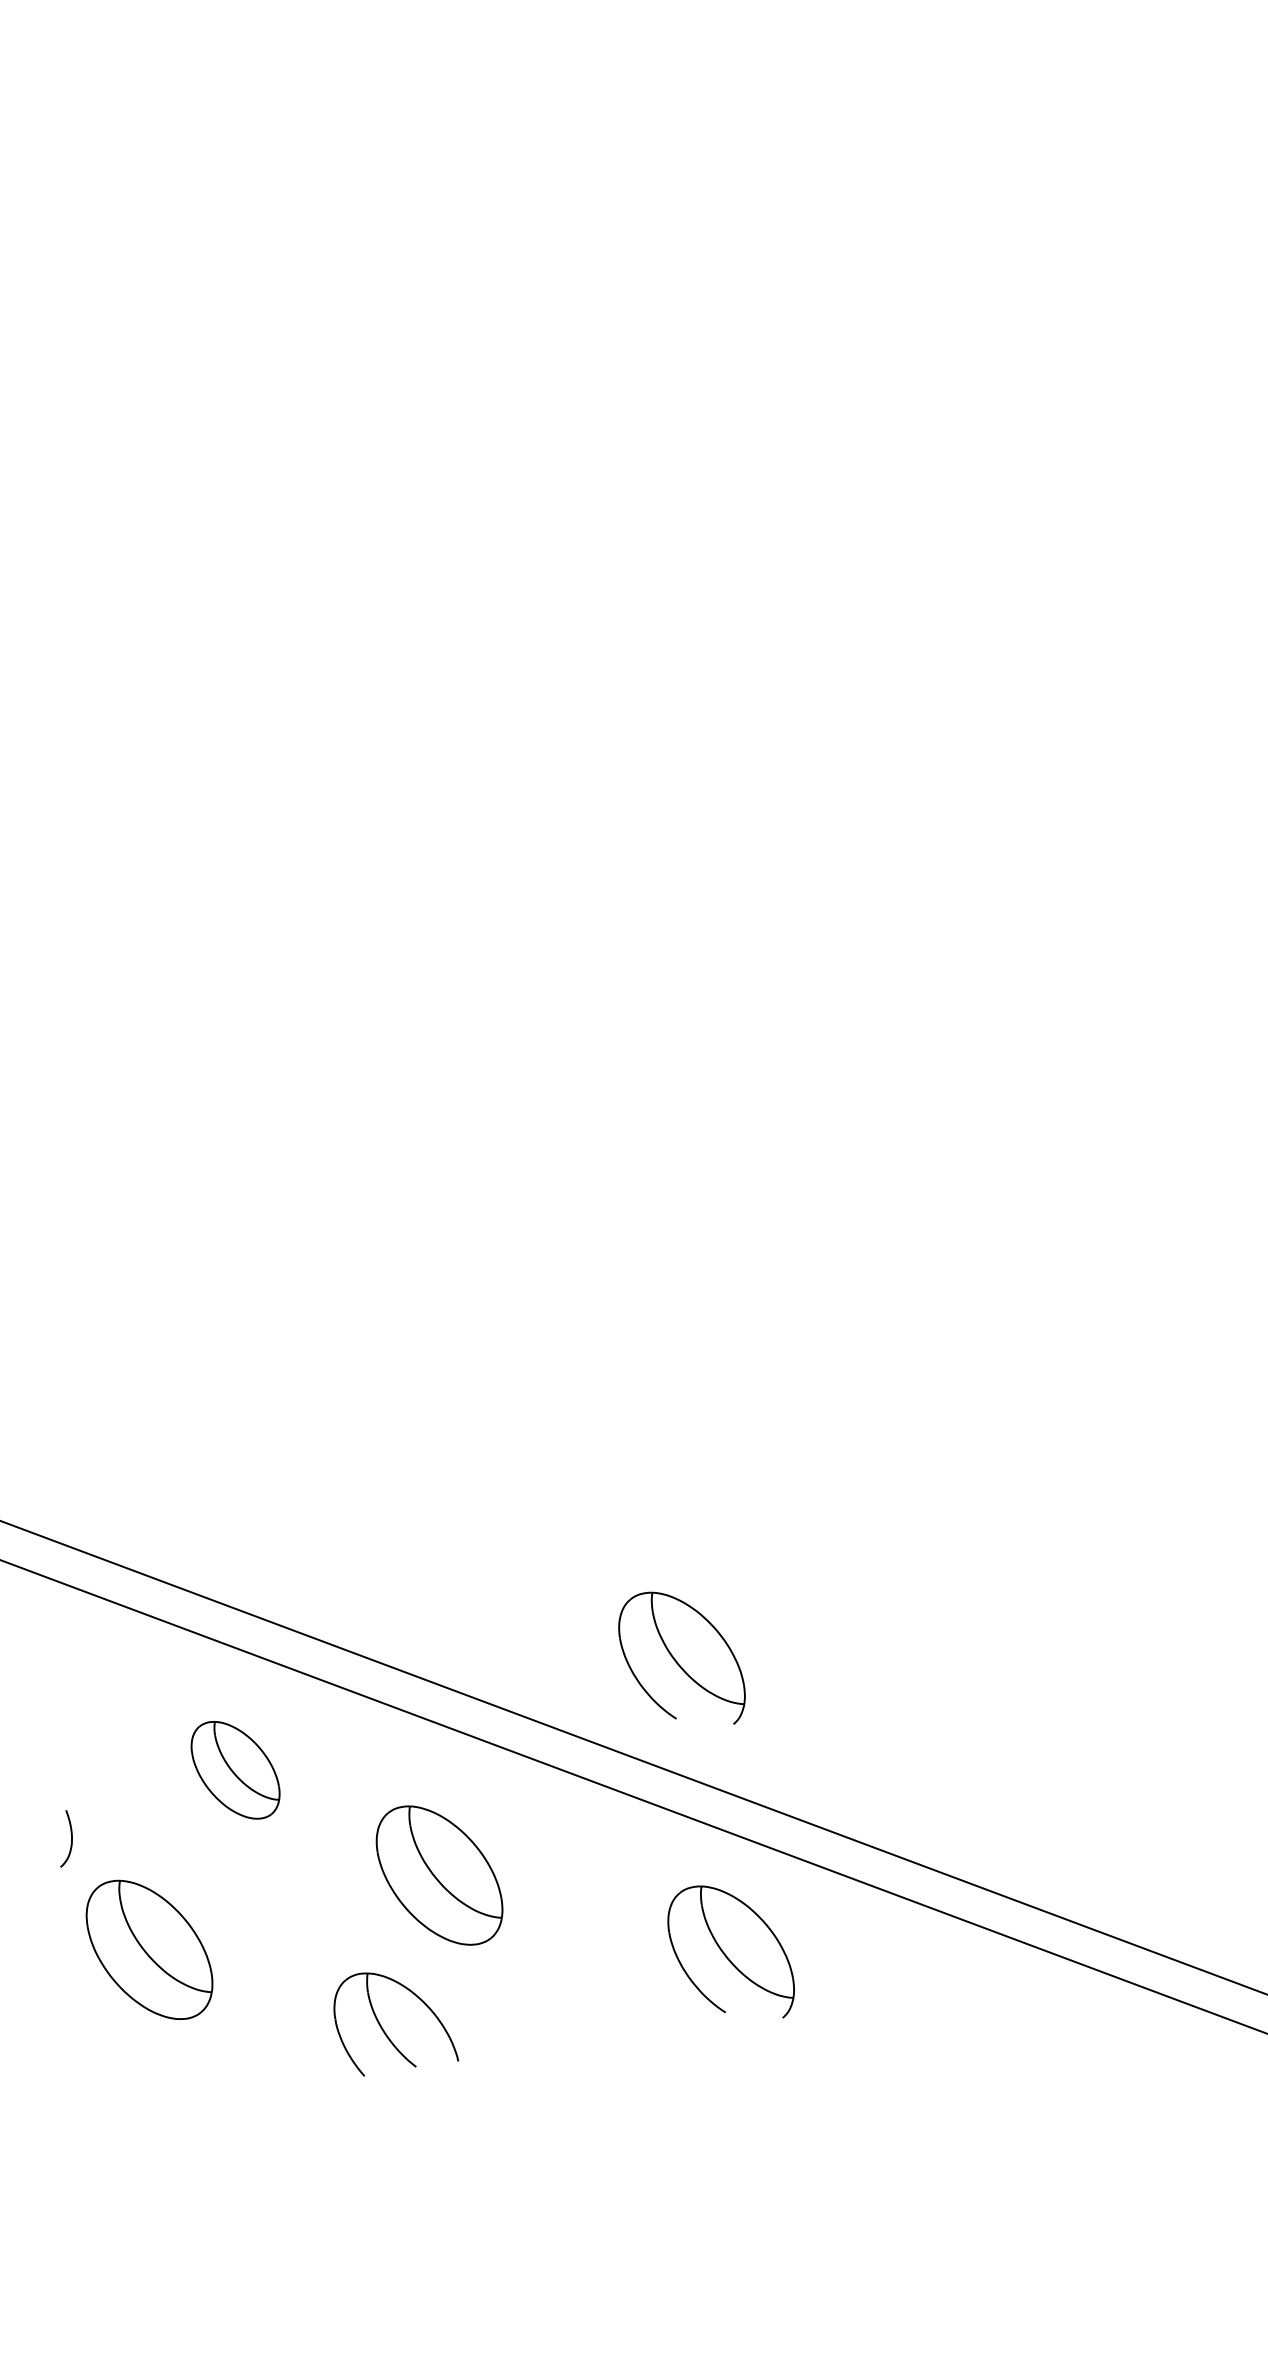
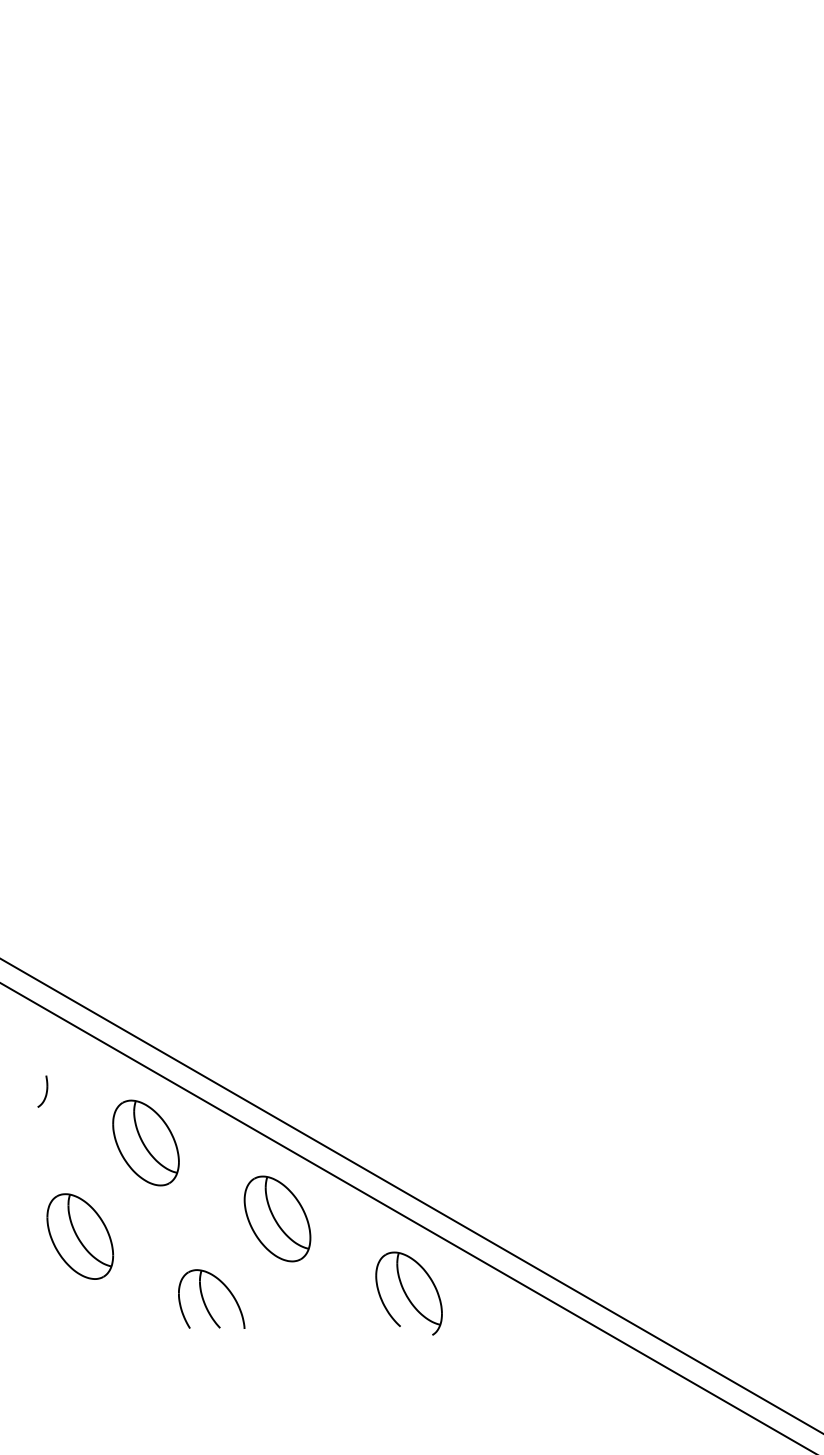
part: (680, 1659) -> (408, 1122), removed
part: (234, 1769) -> (145, 1142), size x1.43
part: (64, 1838) -> (42, 1091), moved
part: (439, 1874) -> (277, 1218), moved

